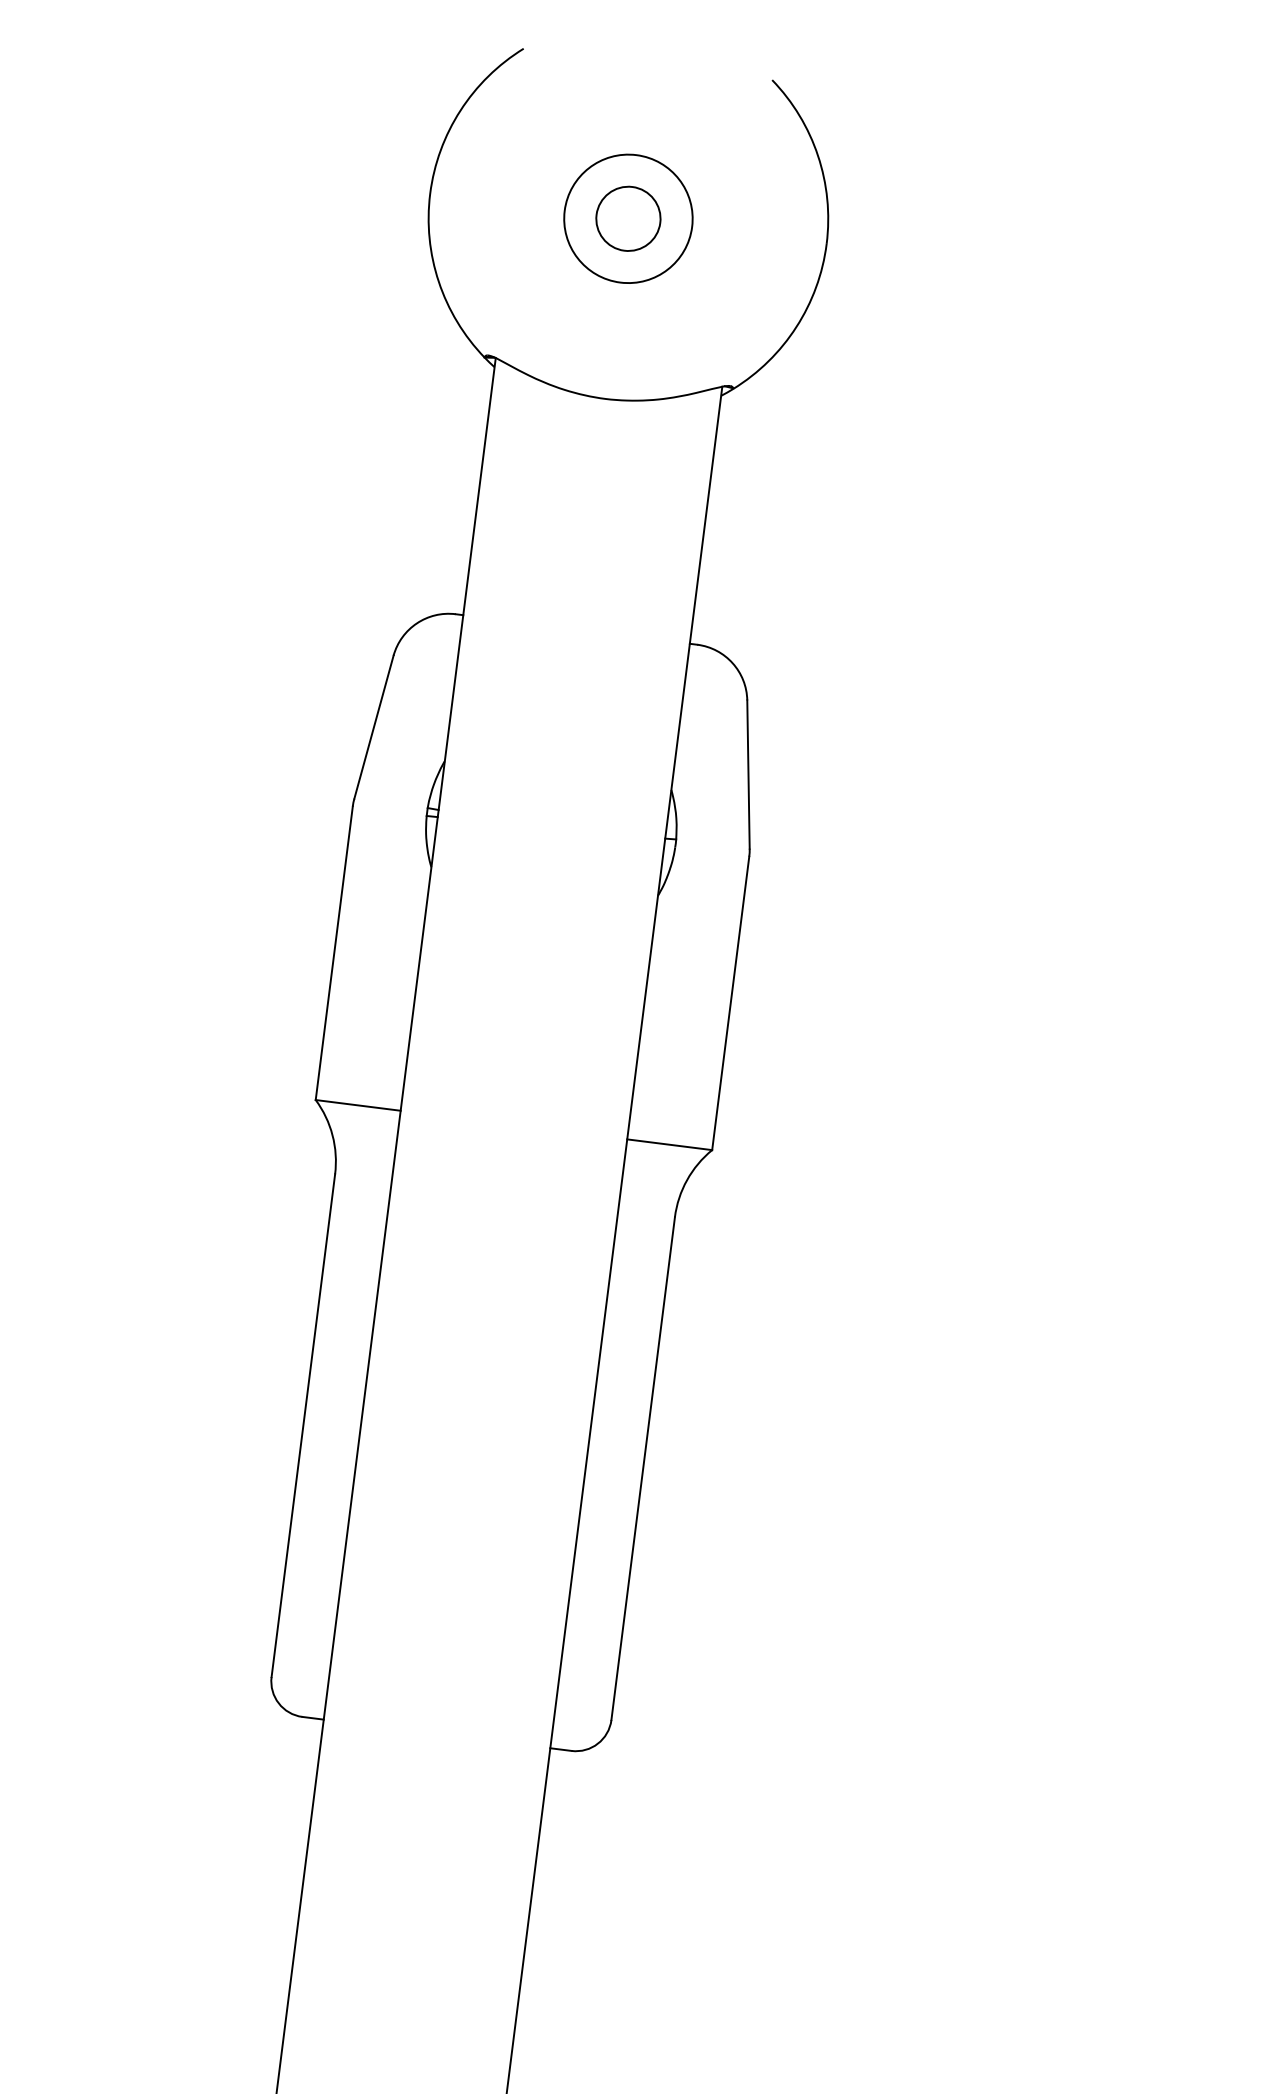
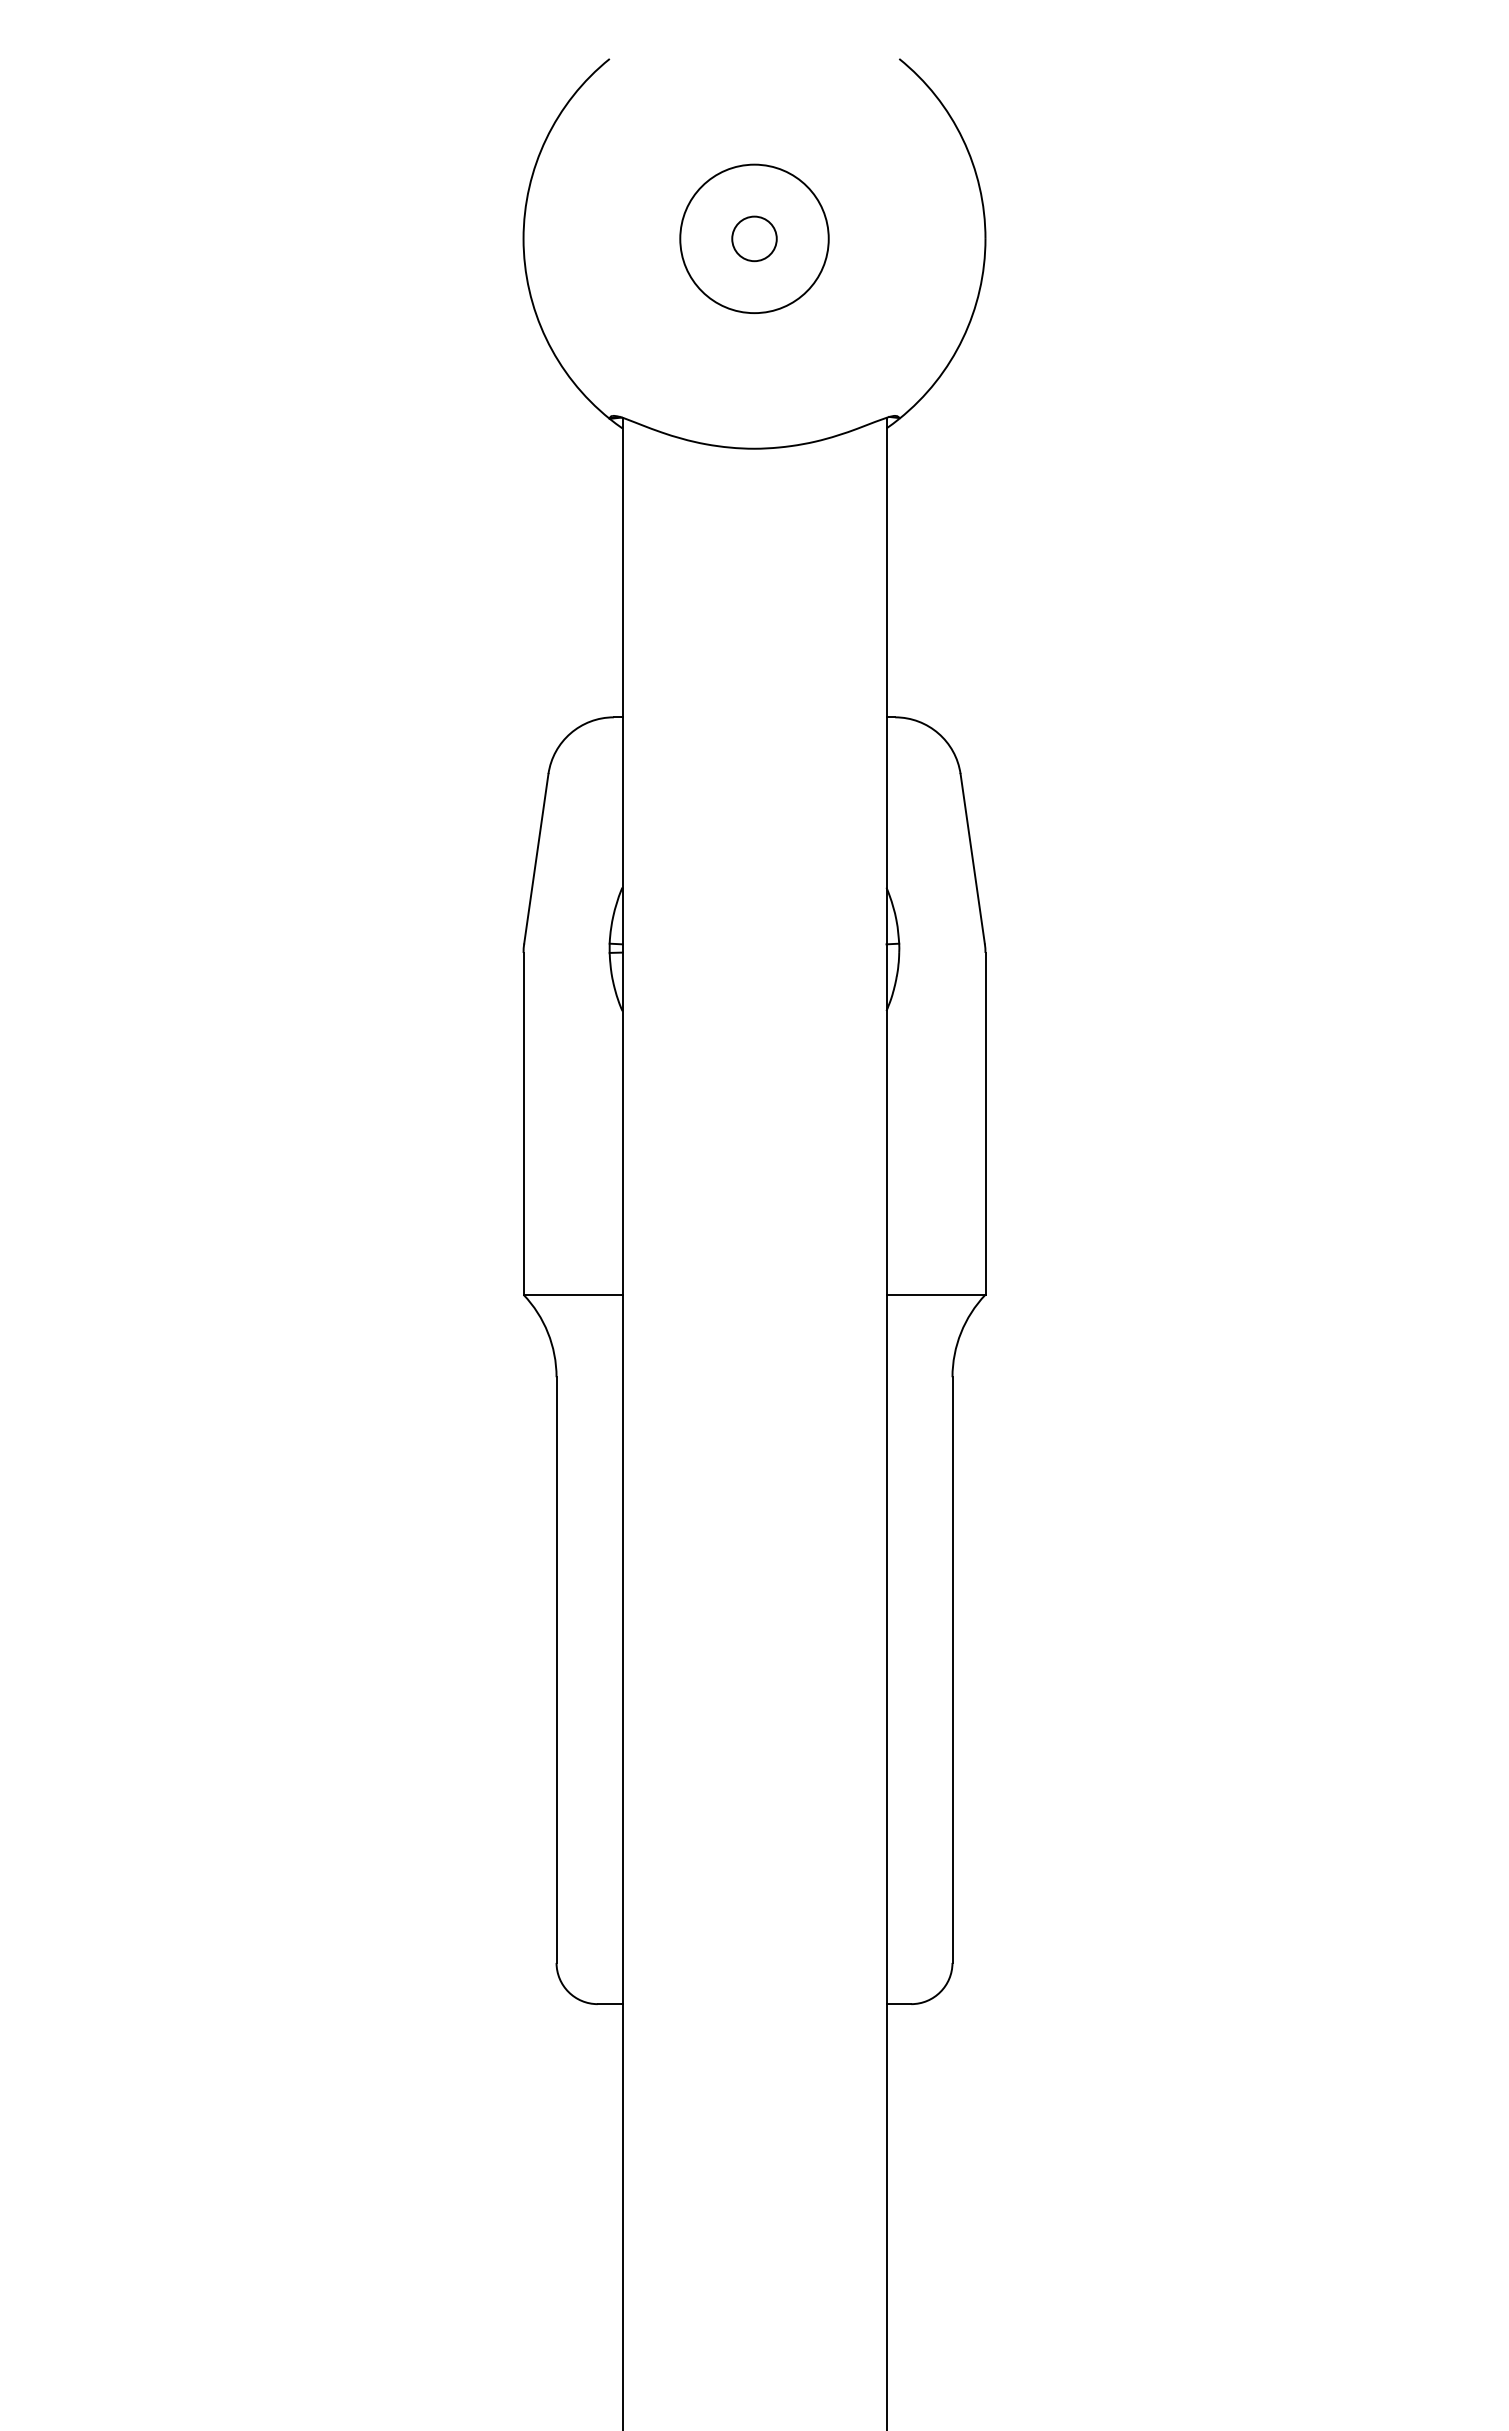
circle: (628, 218) -> (754, 238), size x0.6

